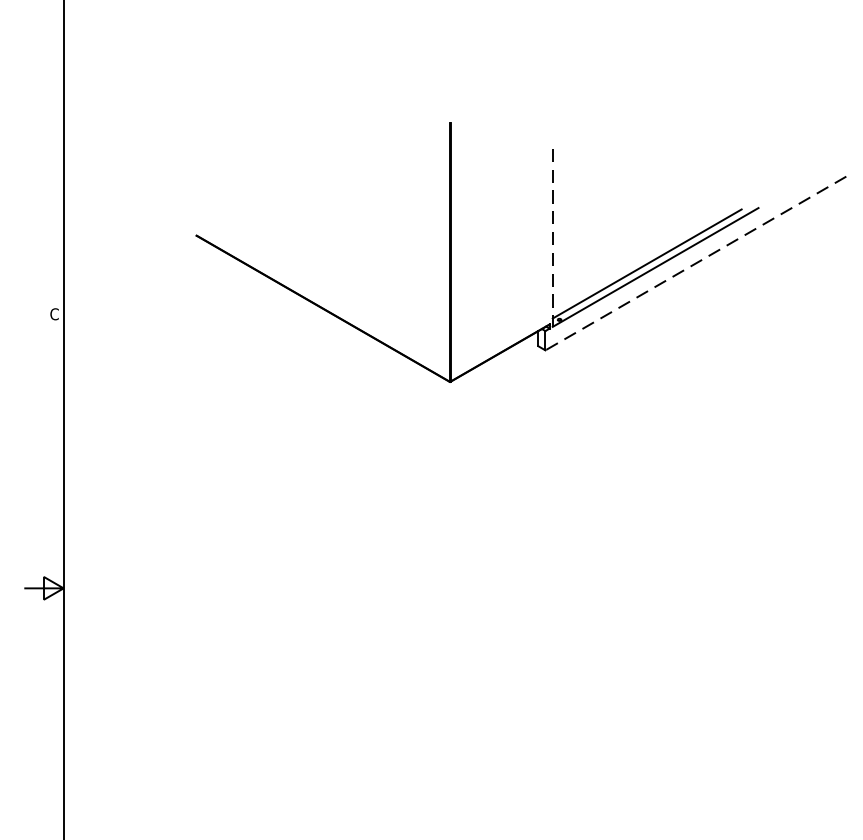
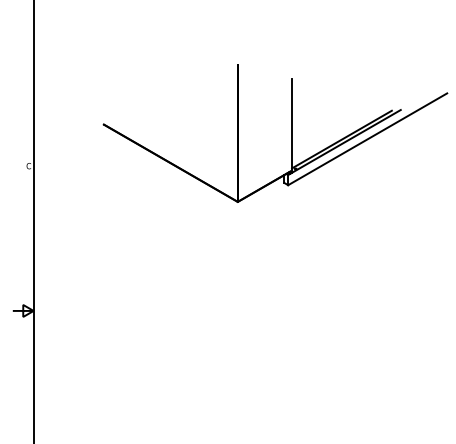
line: (553, 239) -> (292, 126), dashed -> solid
line: (695, 263) -> (367, 139), dashed -> solid

